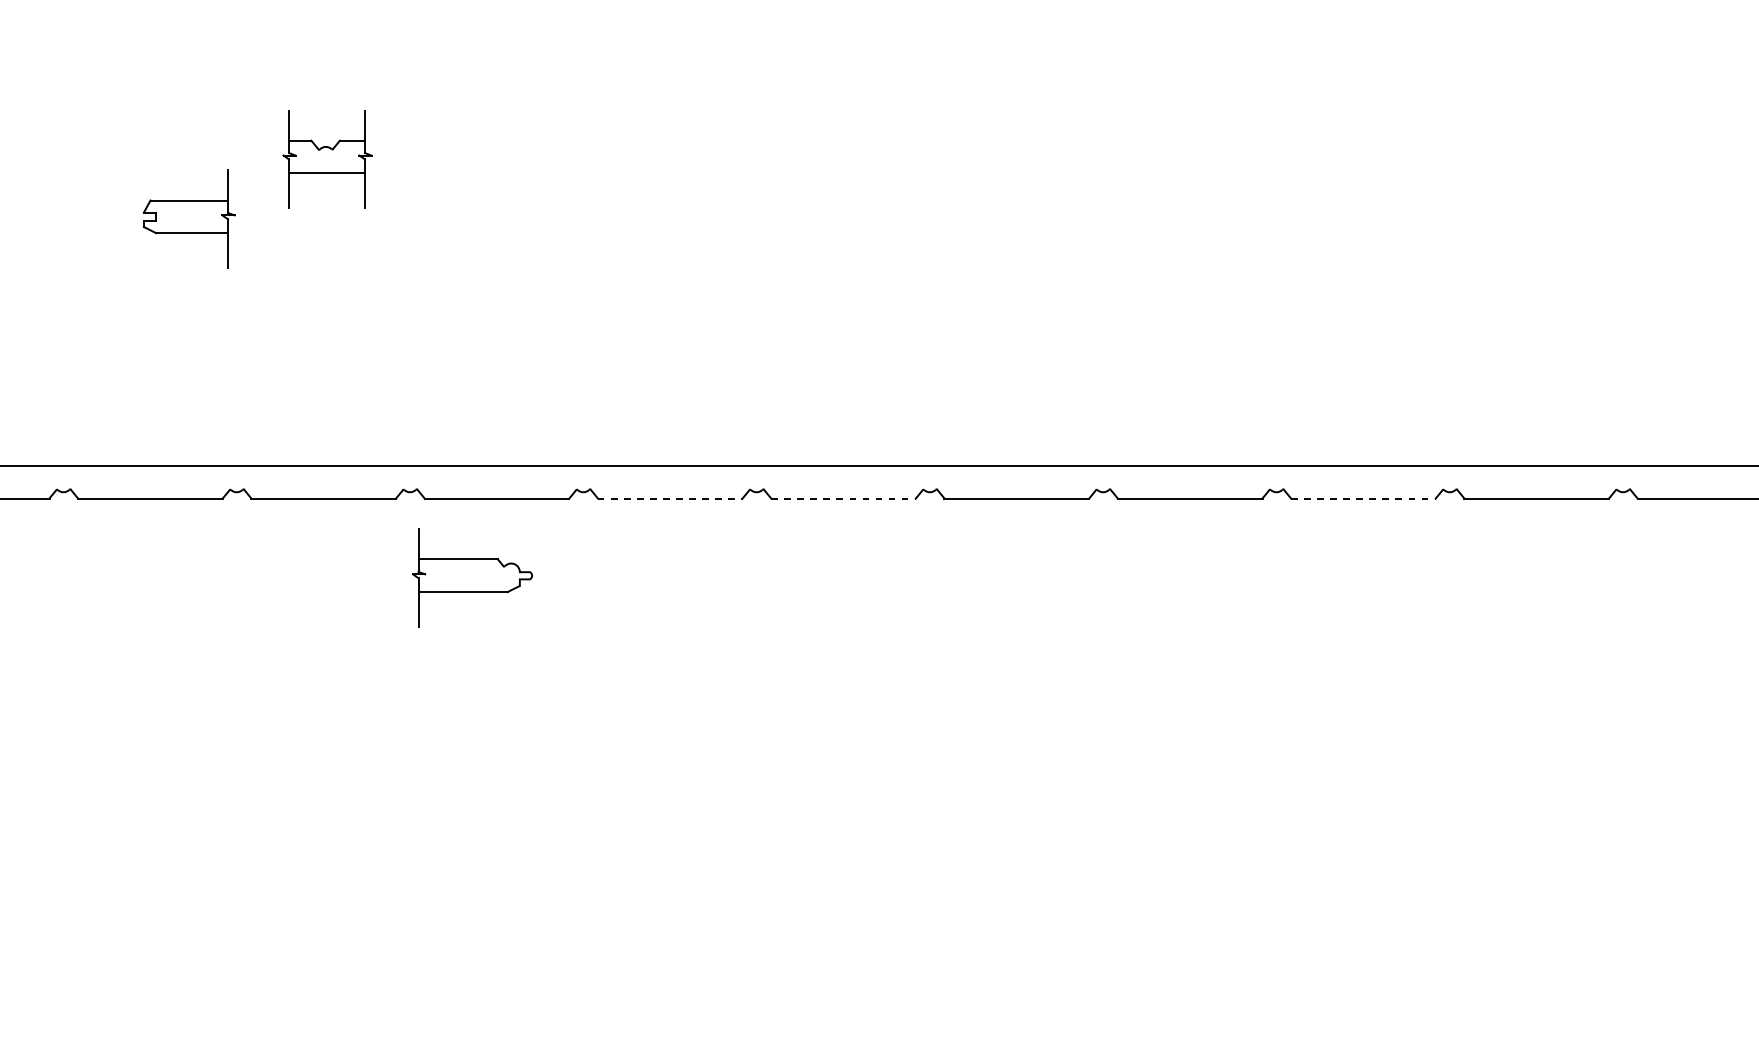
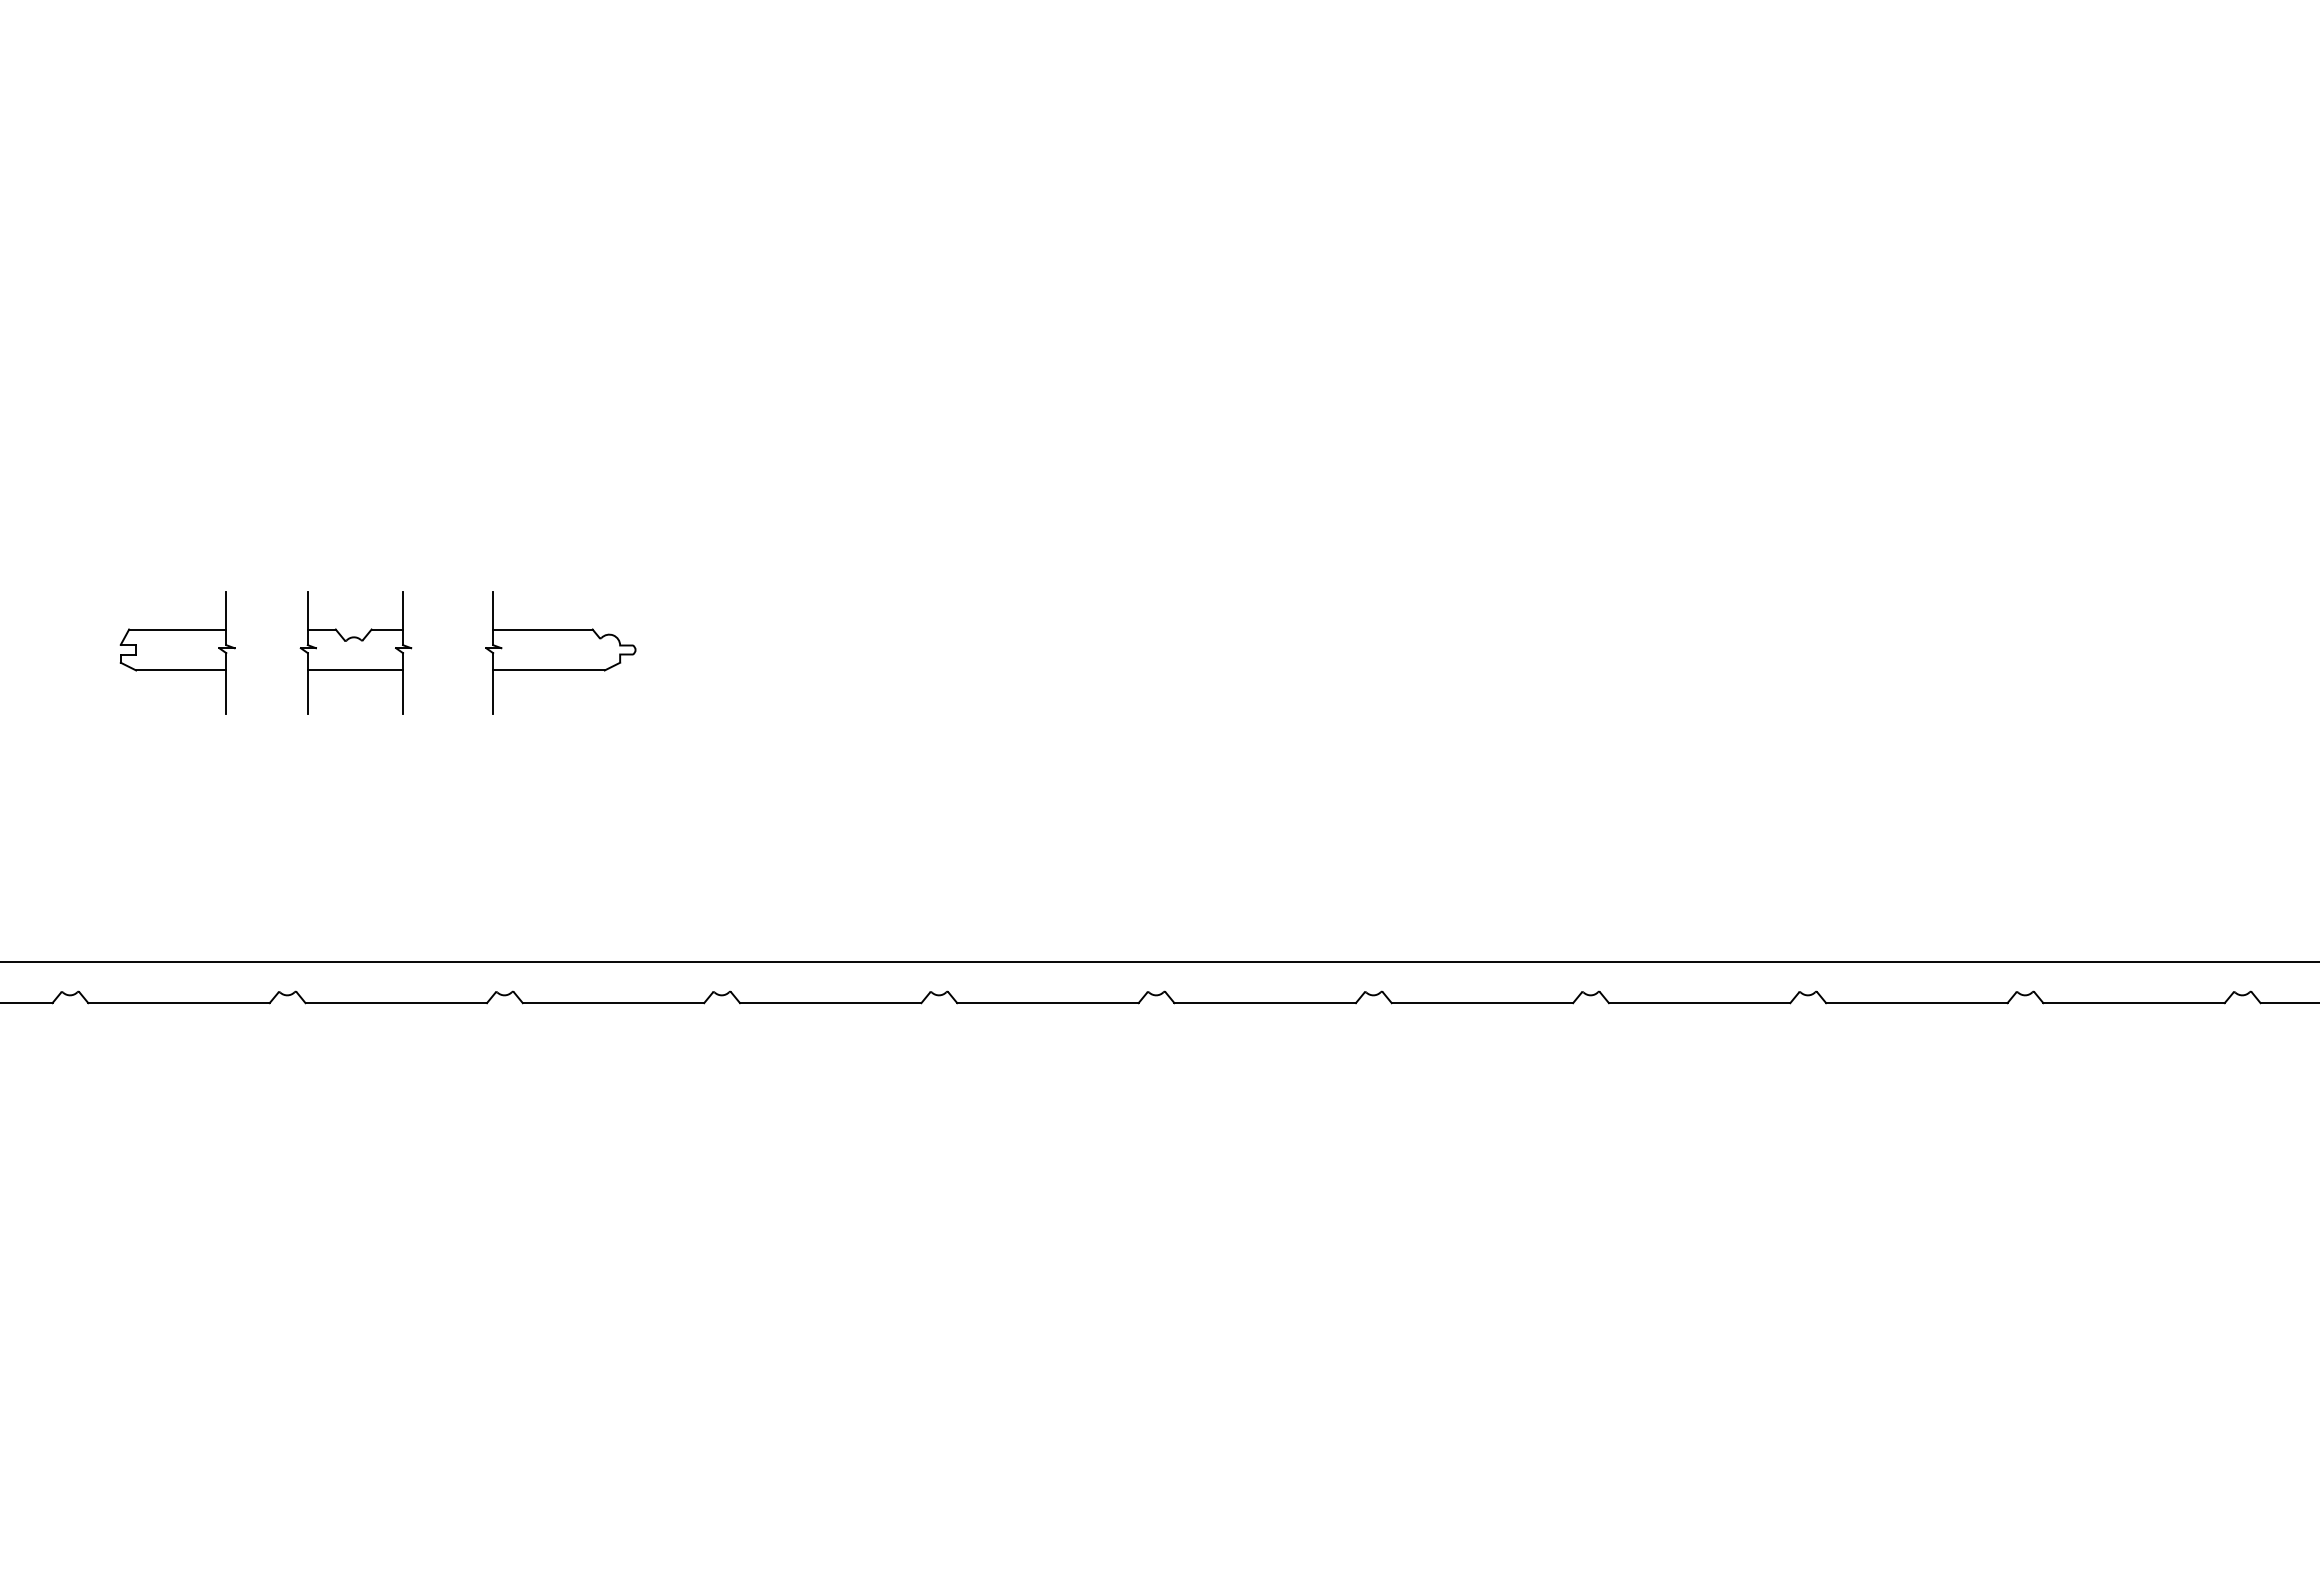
part: (327, 158) -> (355, 652), moved
part: (189, 218) -> (177, 652), moved
line: (670, 498) -> (830, 1003), dashed -> solid
line: (843, 498) -> (1047, 1003), dashed -> solid
line: (1363, 498) -> (1699, 1003), dashed -> solid
part: (472, 577) -> (560, 652), moved

